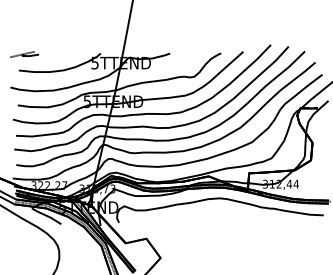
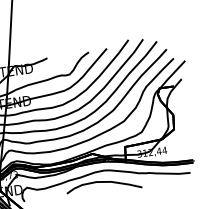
curve: (218, 213) -> (104, 183), added

